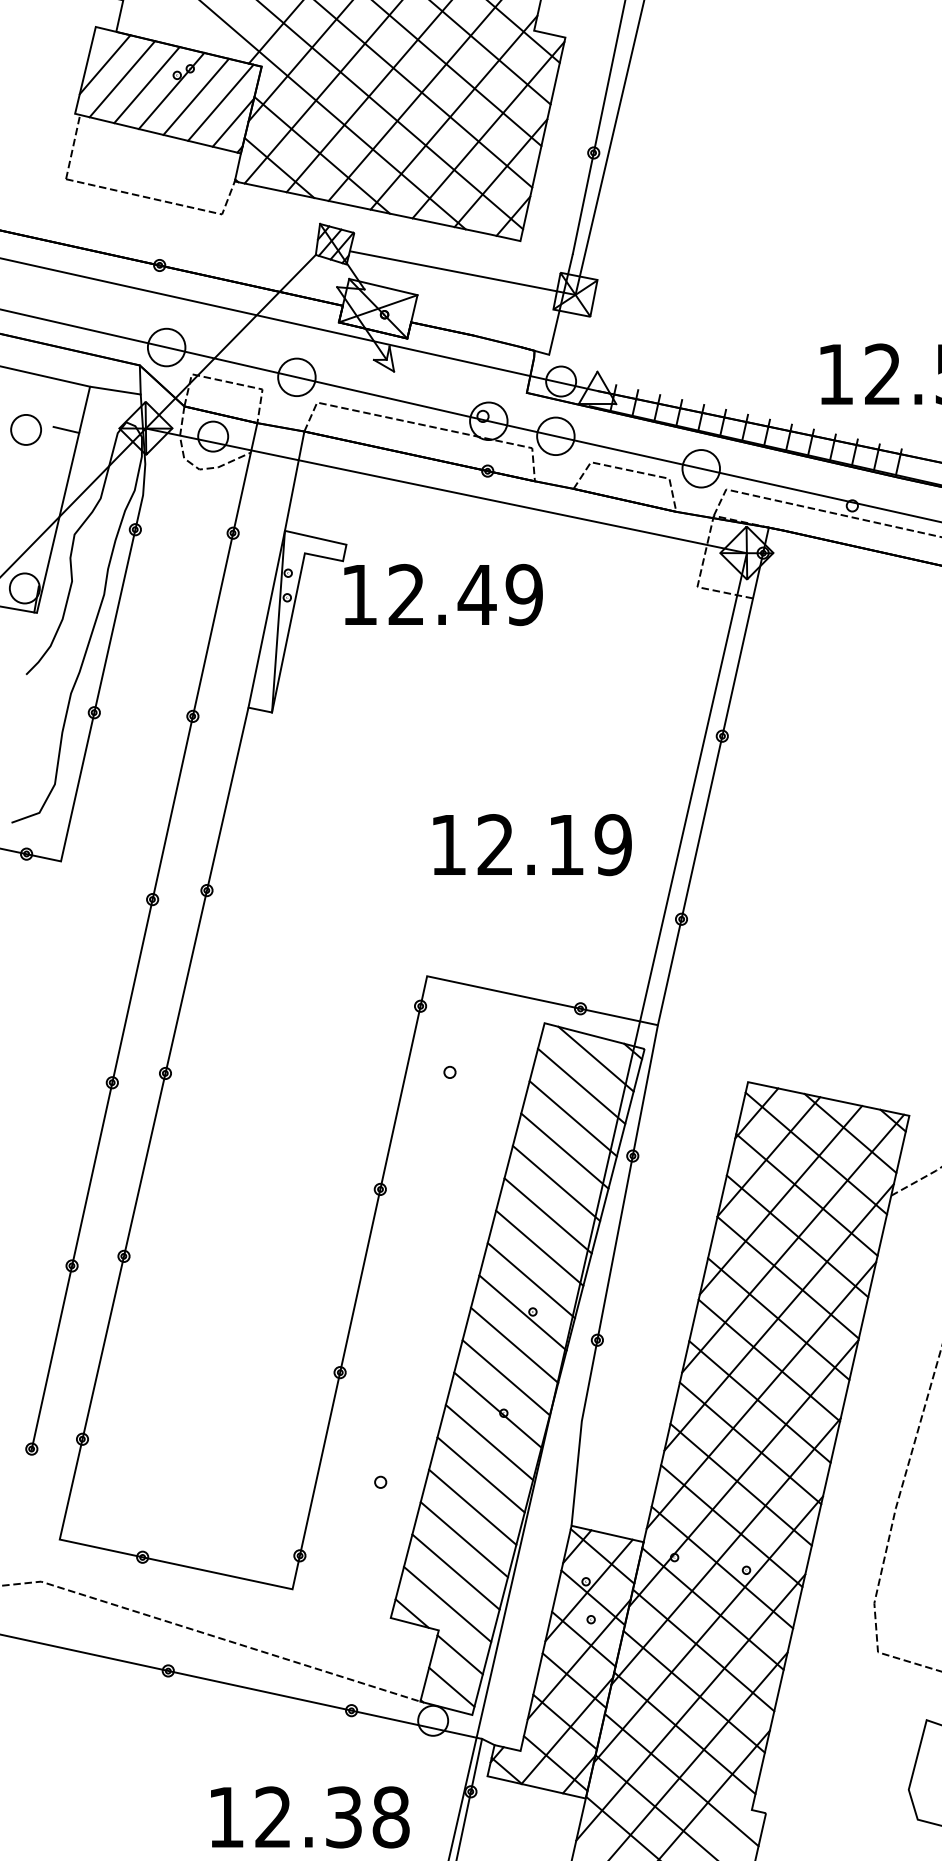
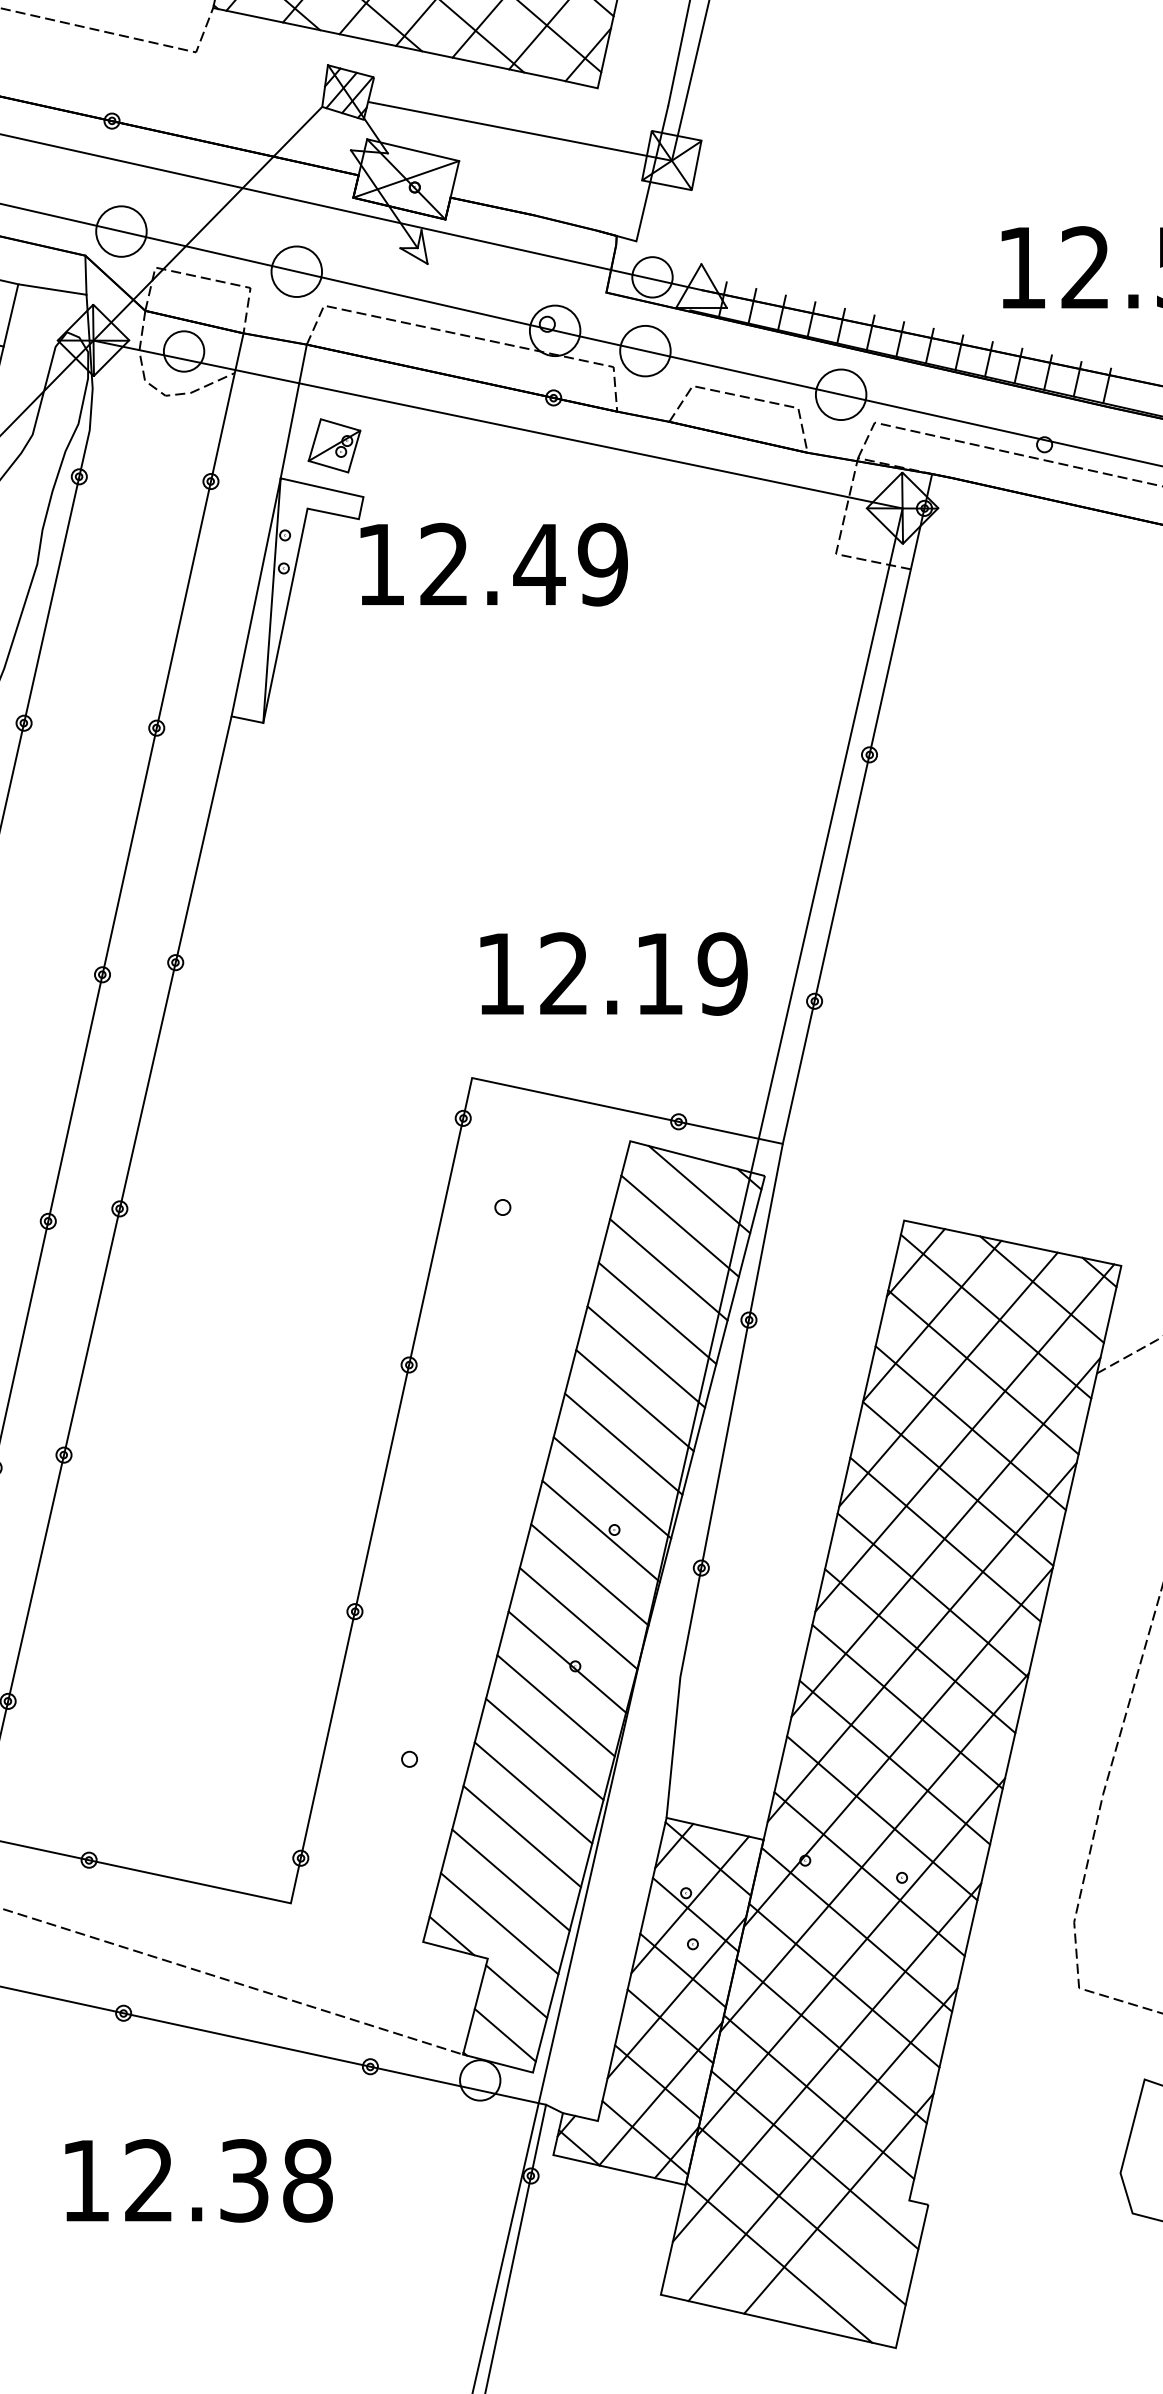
part: (324, 506) -> (333, 445), added
text: (532, 845) -> (613, 974), moved
text: (310, 1817) -> (199, 2180), moved

